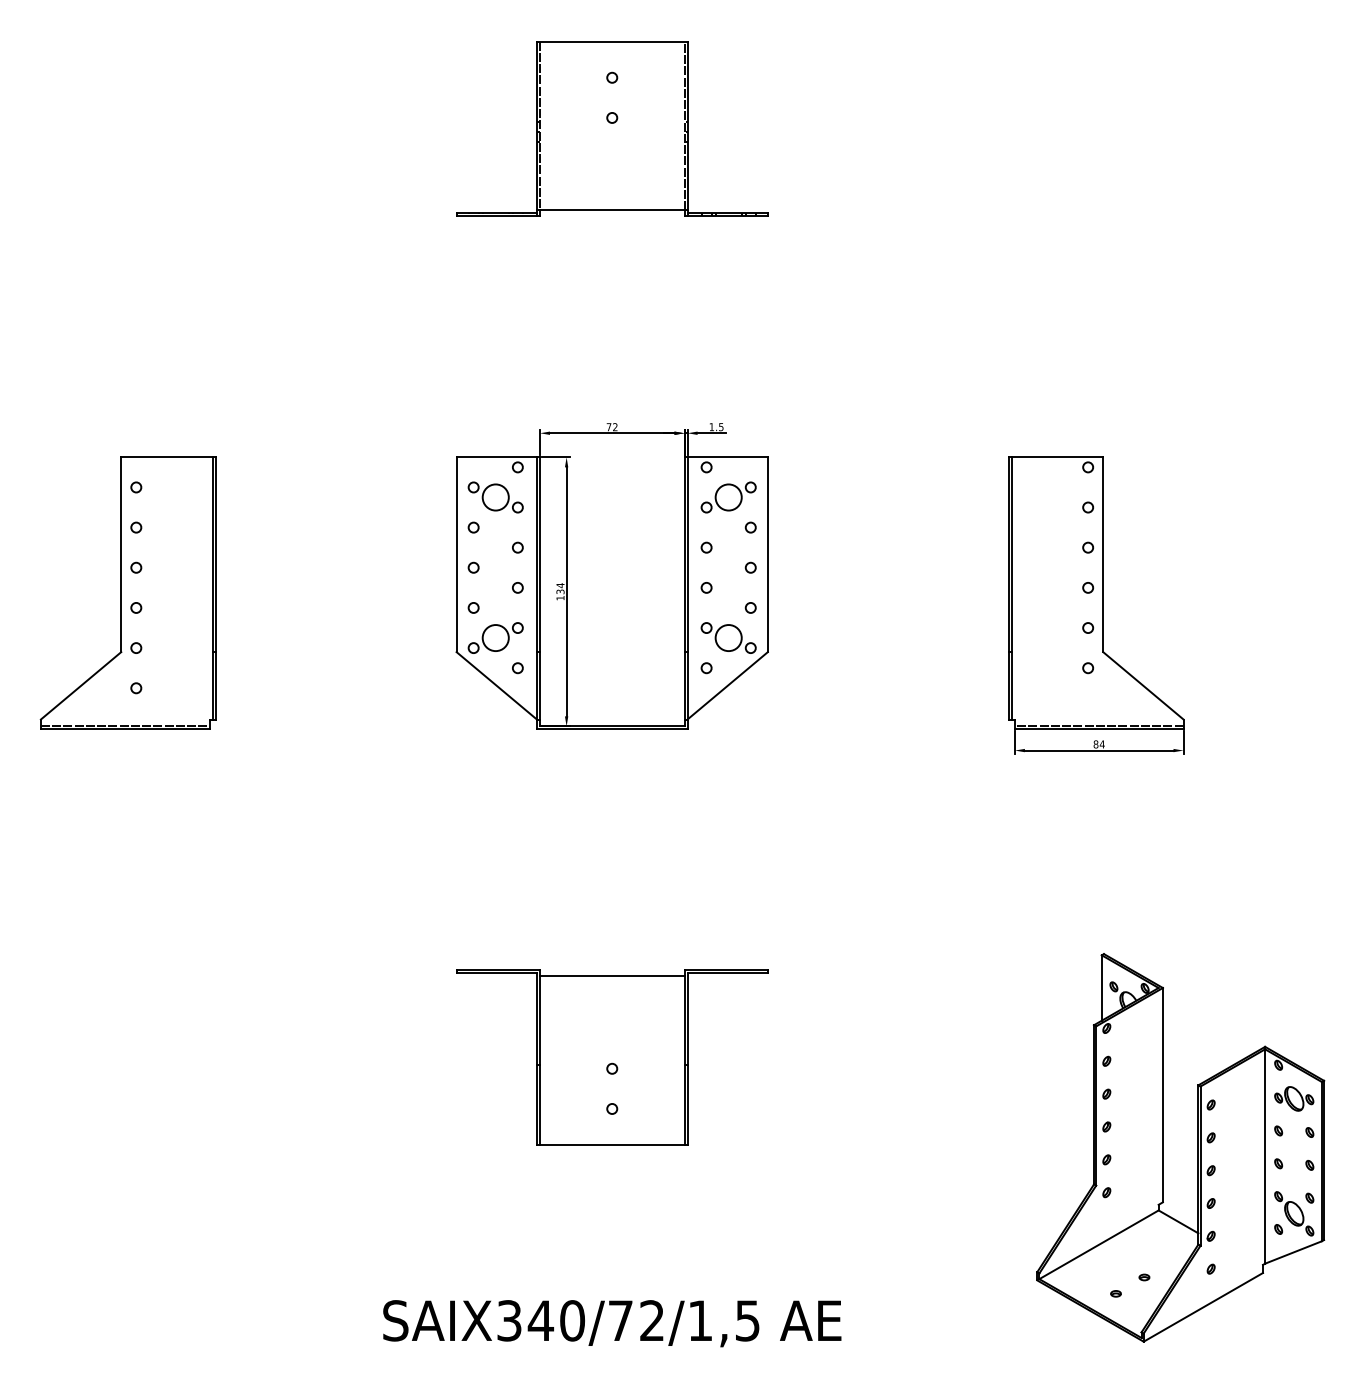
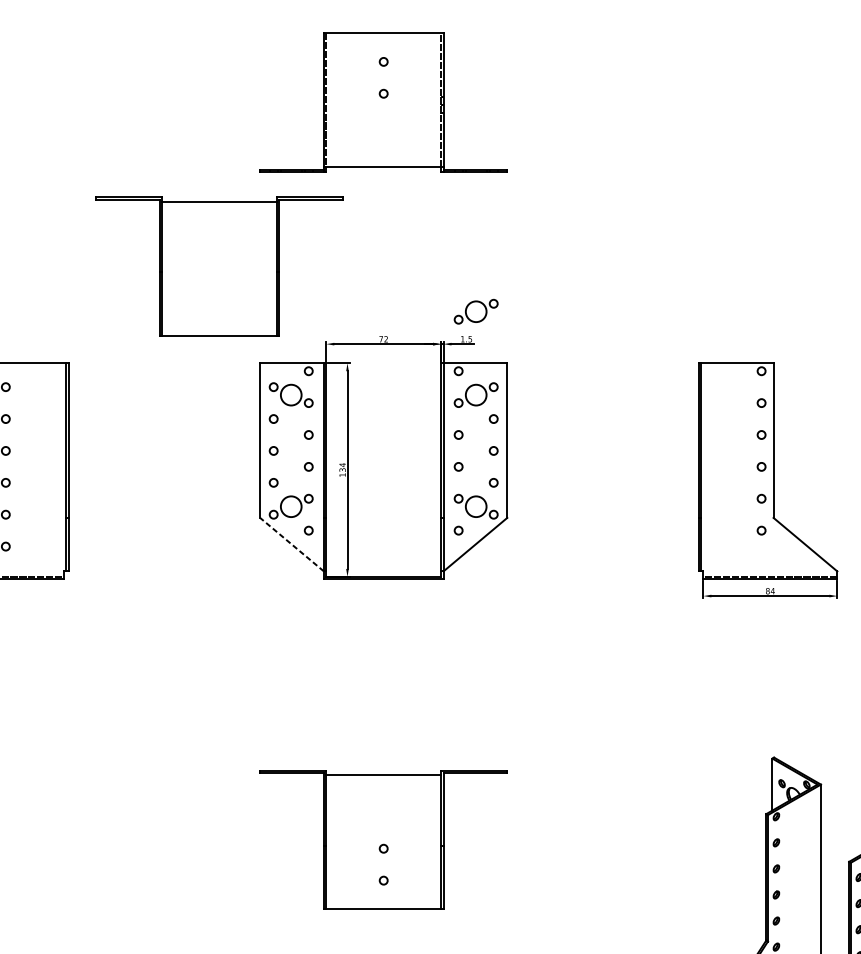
part: (405, 335) -> (219, 266), added
part: (728, 392) -> (476, 311), added
line: (496, 685) -> (291, 544), solid -> dashed

